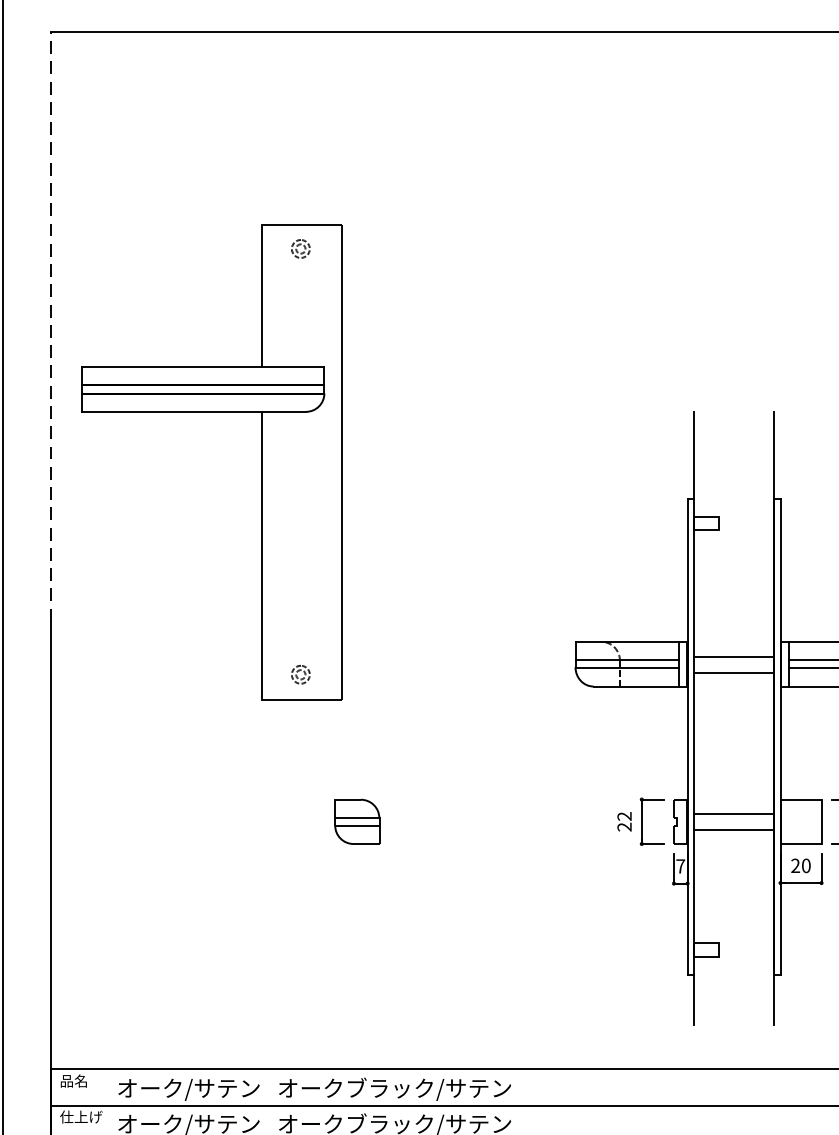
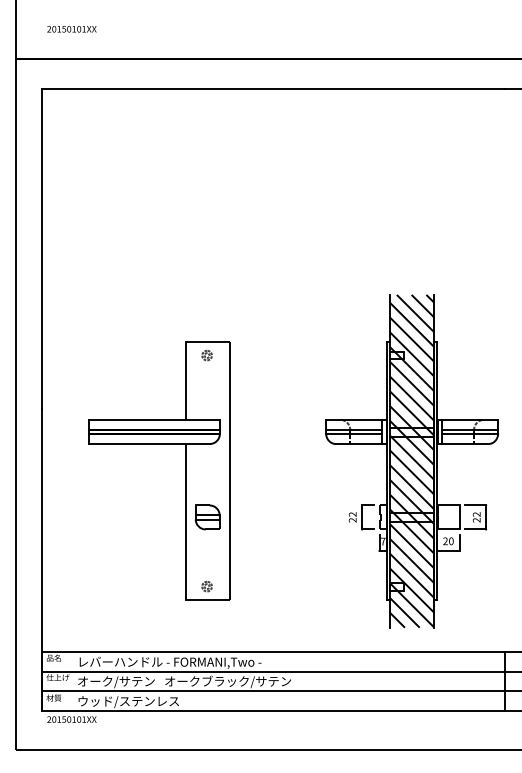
line: (50, 326) -> (41, 248), dashed -> solid
part: (213, 412) -> (159, 444), moved
hatch: (734, 716) -> (412, 460), added
text: (314, 1089) -> (184, 662), オーク/サテン   オークブラック/サテン -> レバーハンドル - FORMANI,Two -

